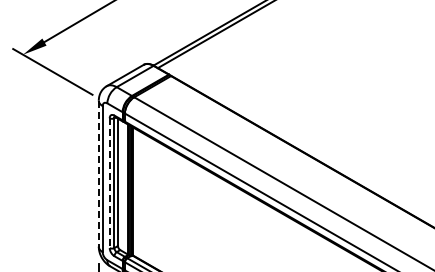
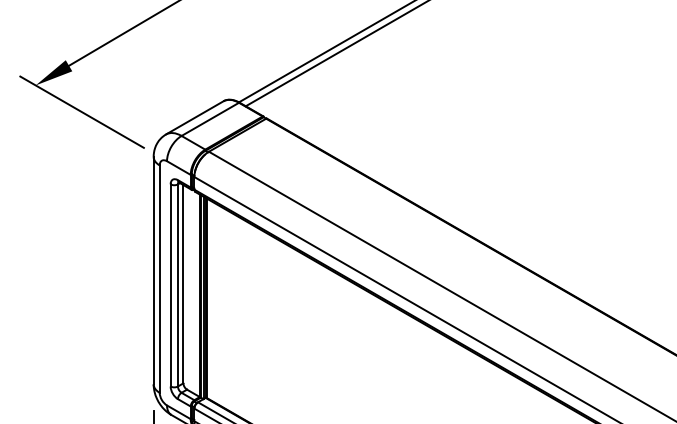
line: (98, 174) -> (153, 271), dashed -> solid
line: (109, 183) -> (170, 285), dashed -> solid

